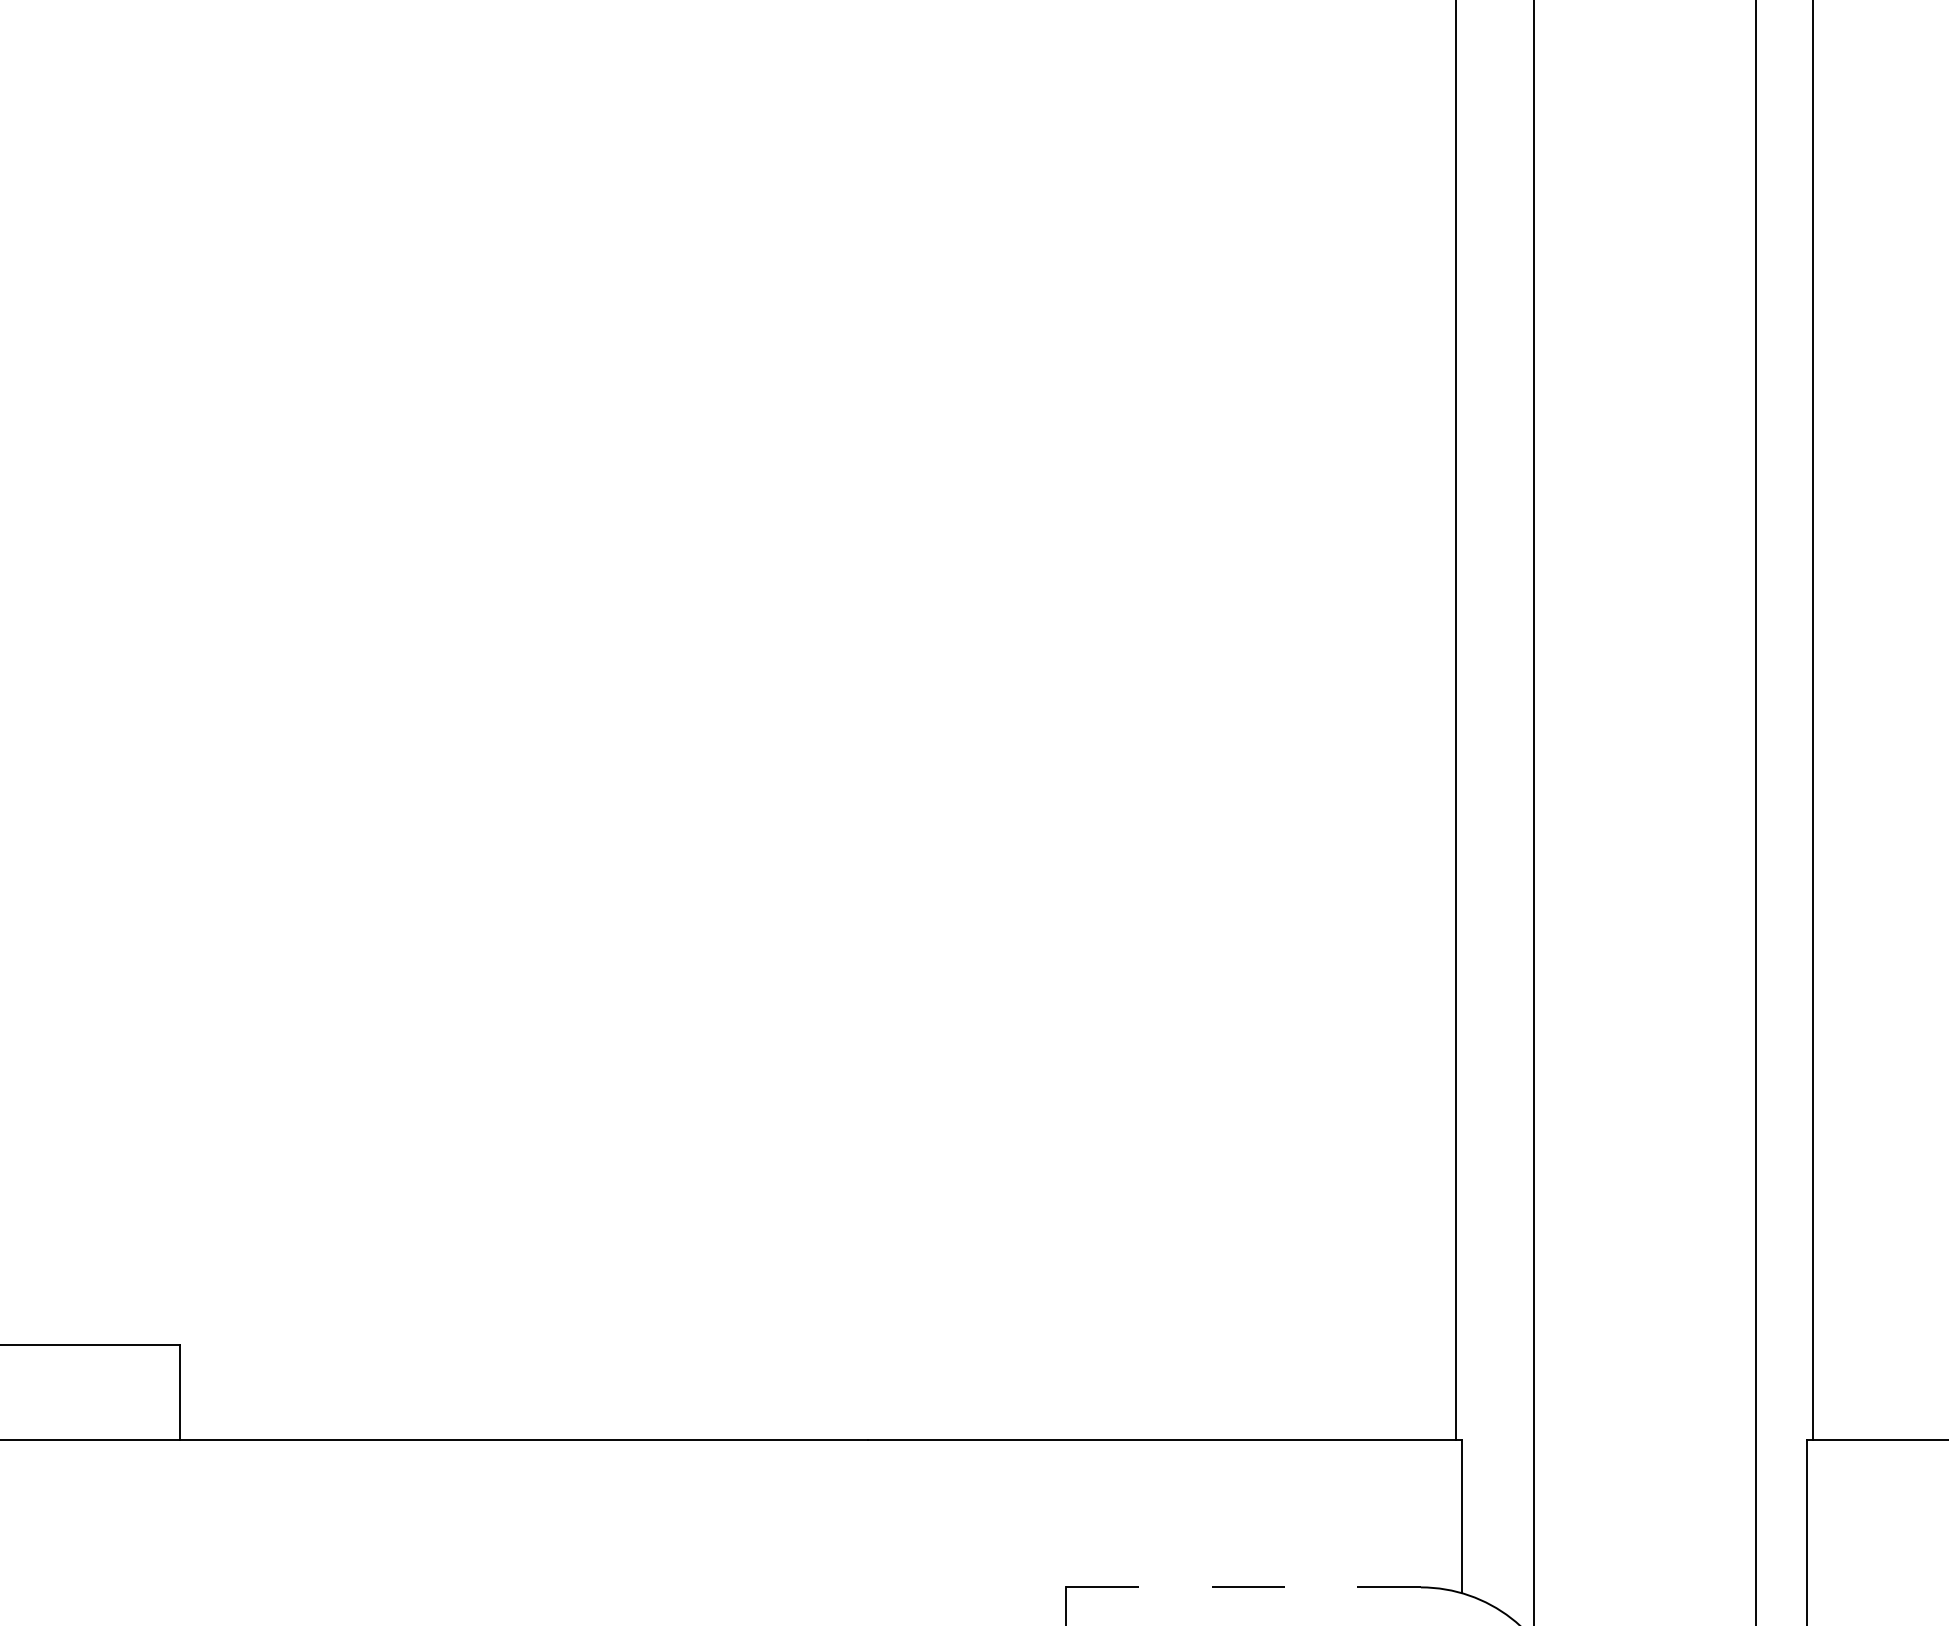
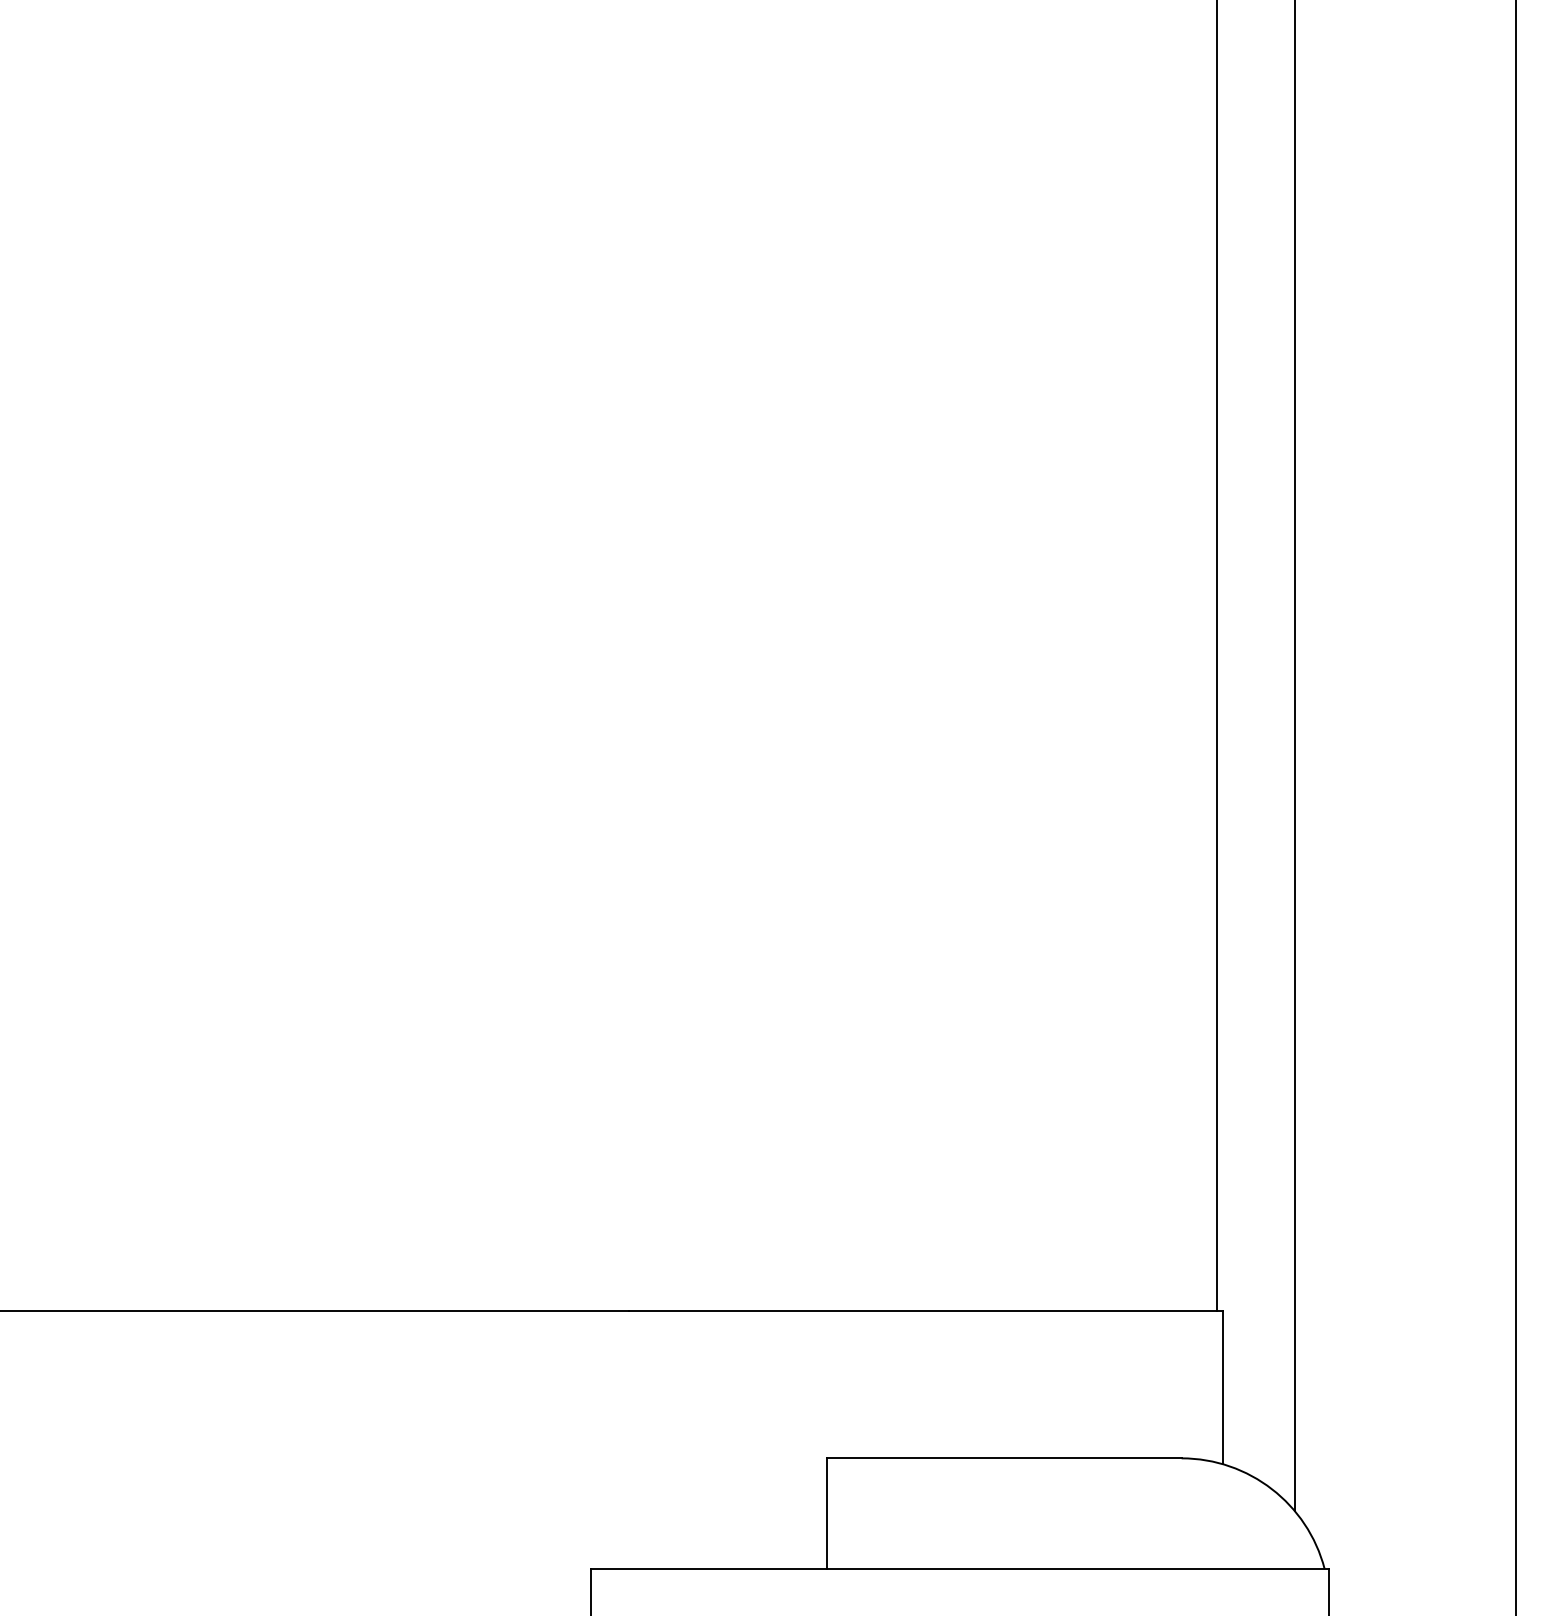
line: (1244, 1587) -> (1005, 1458), dashed -> solid

